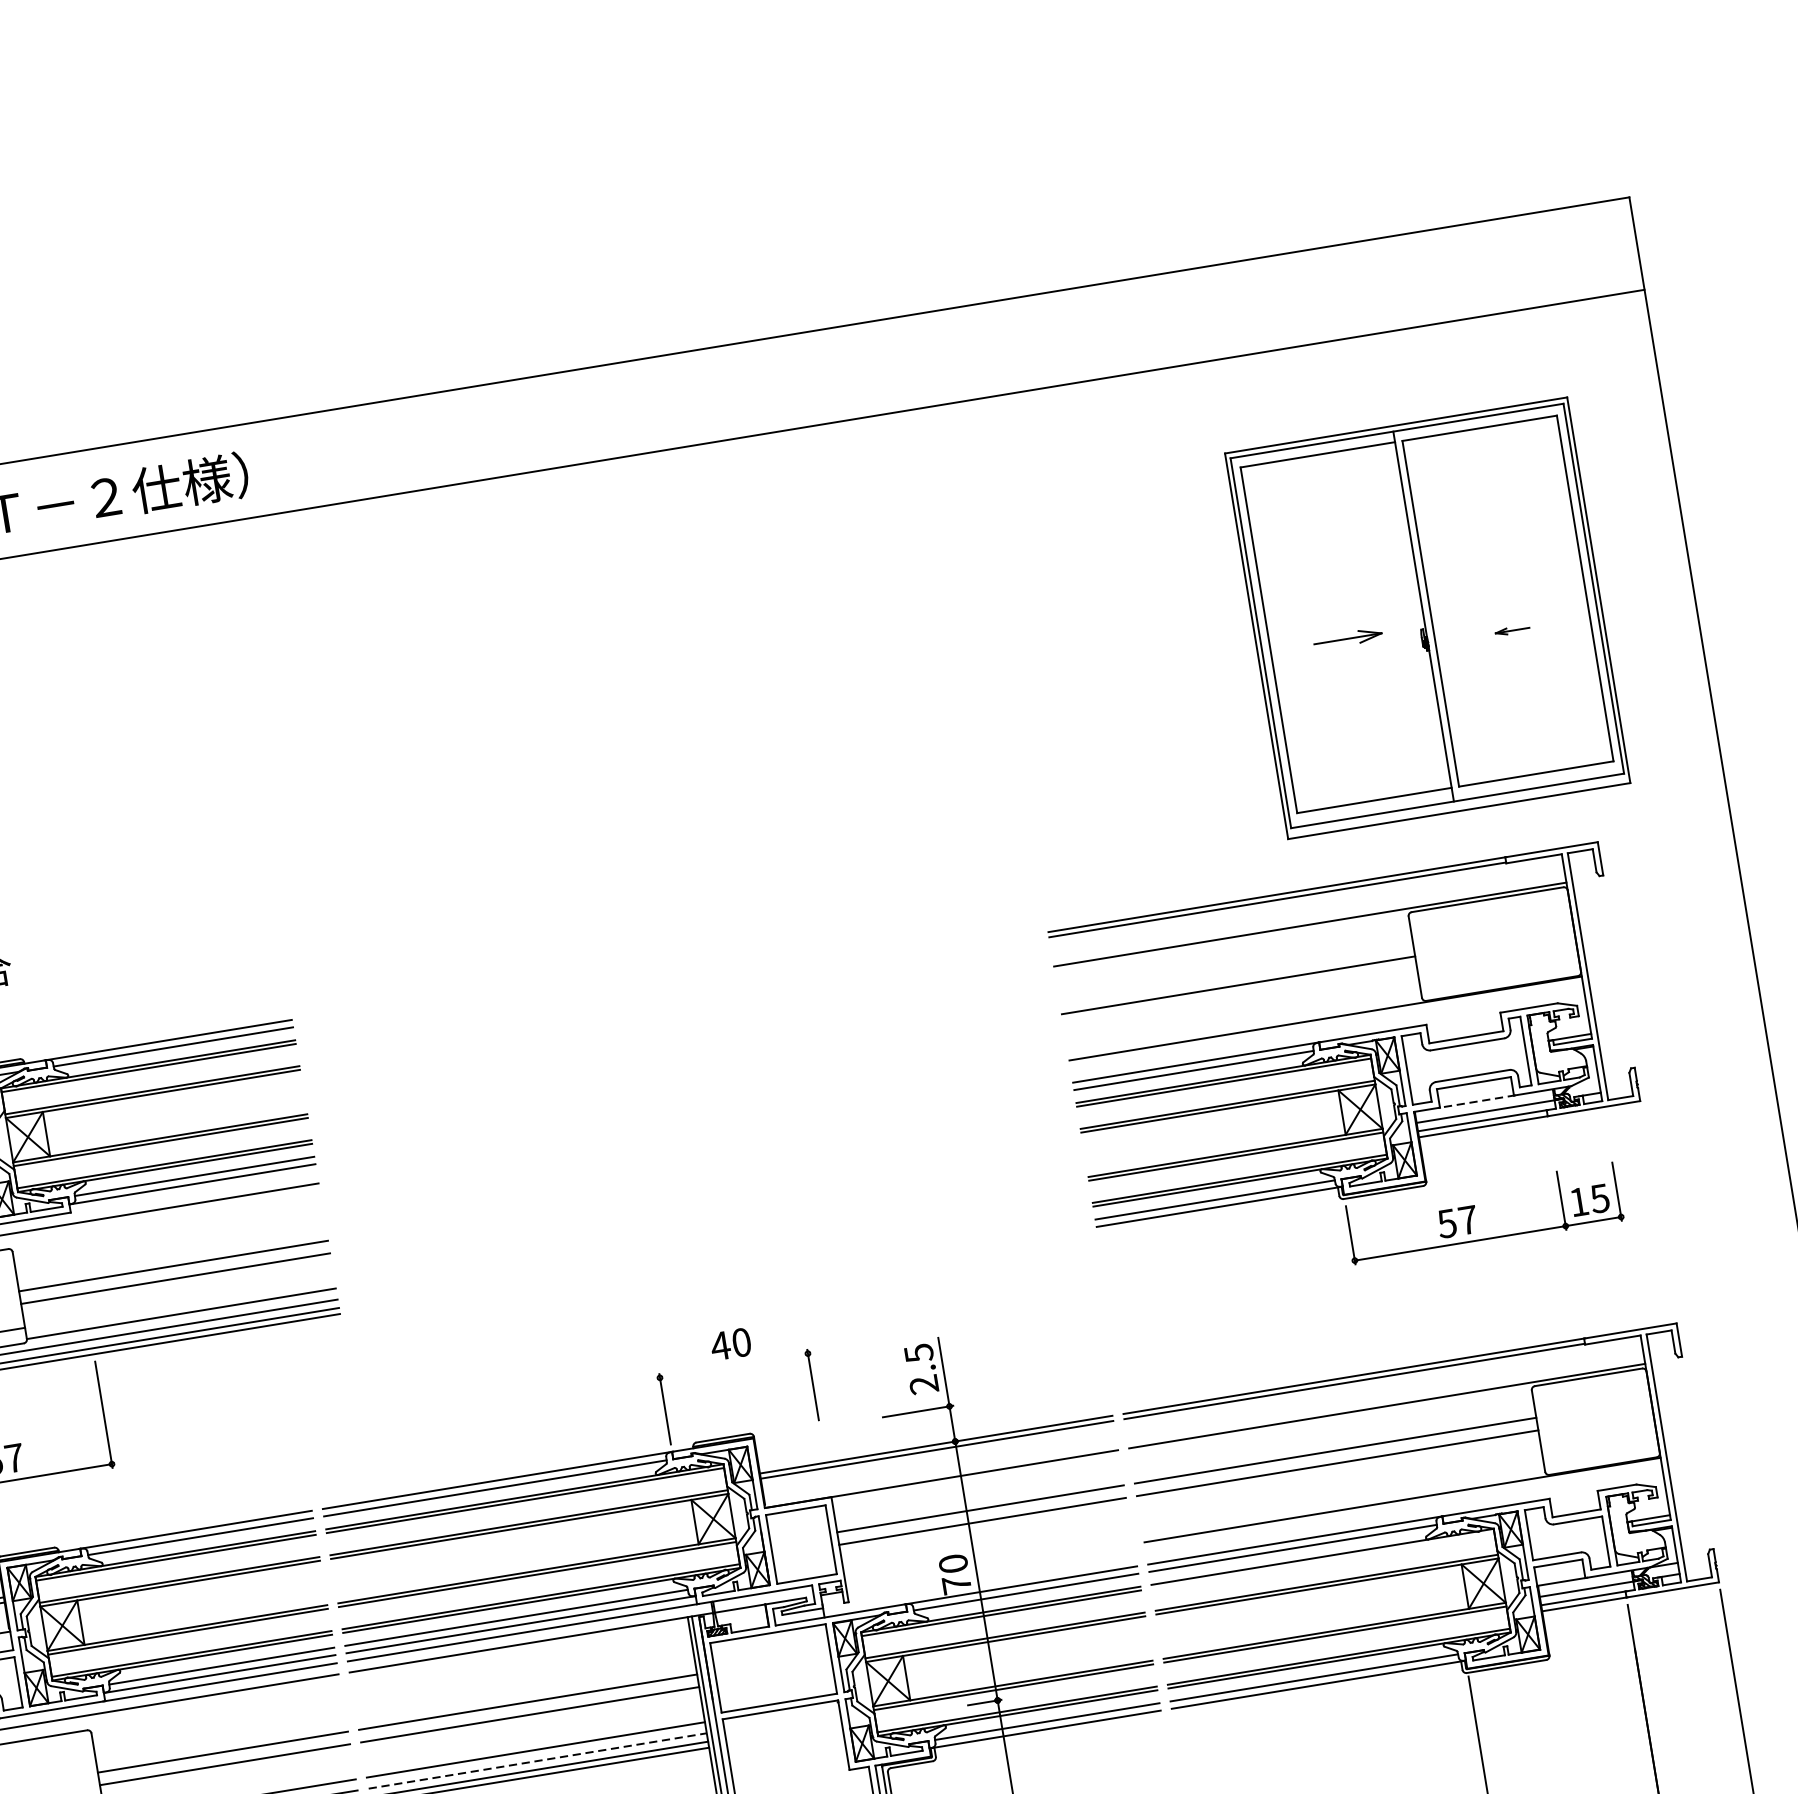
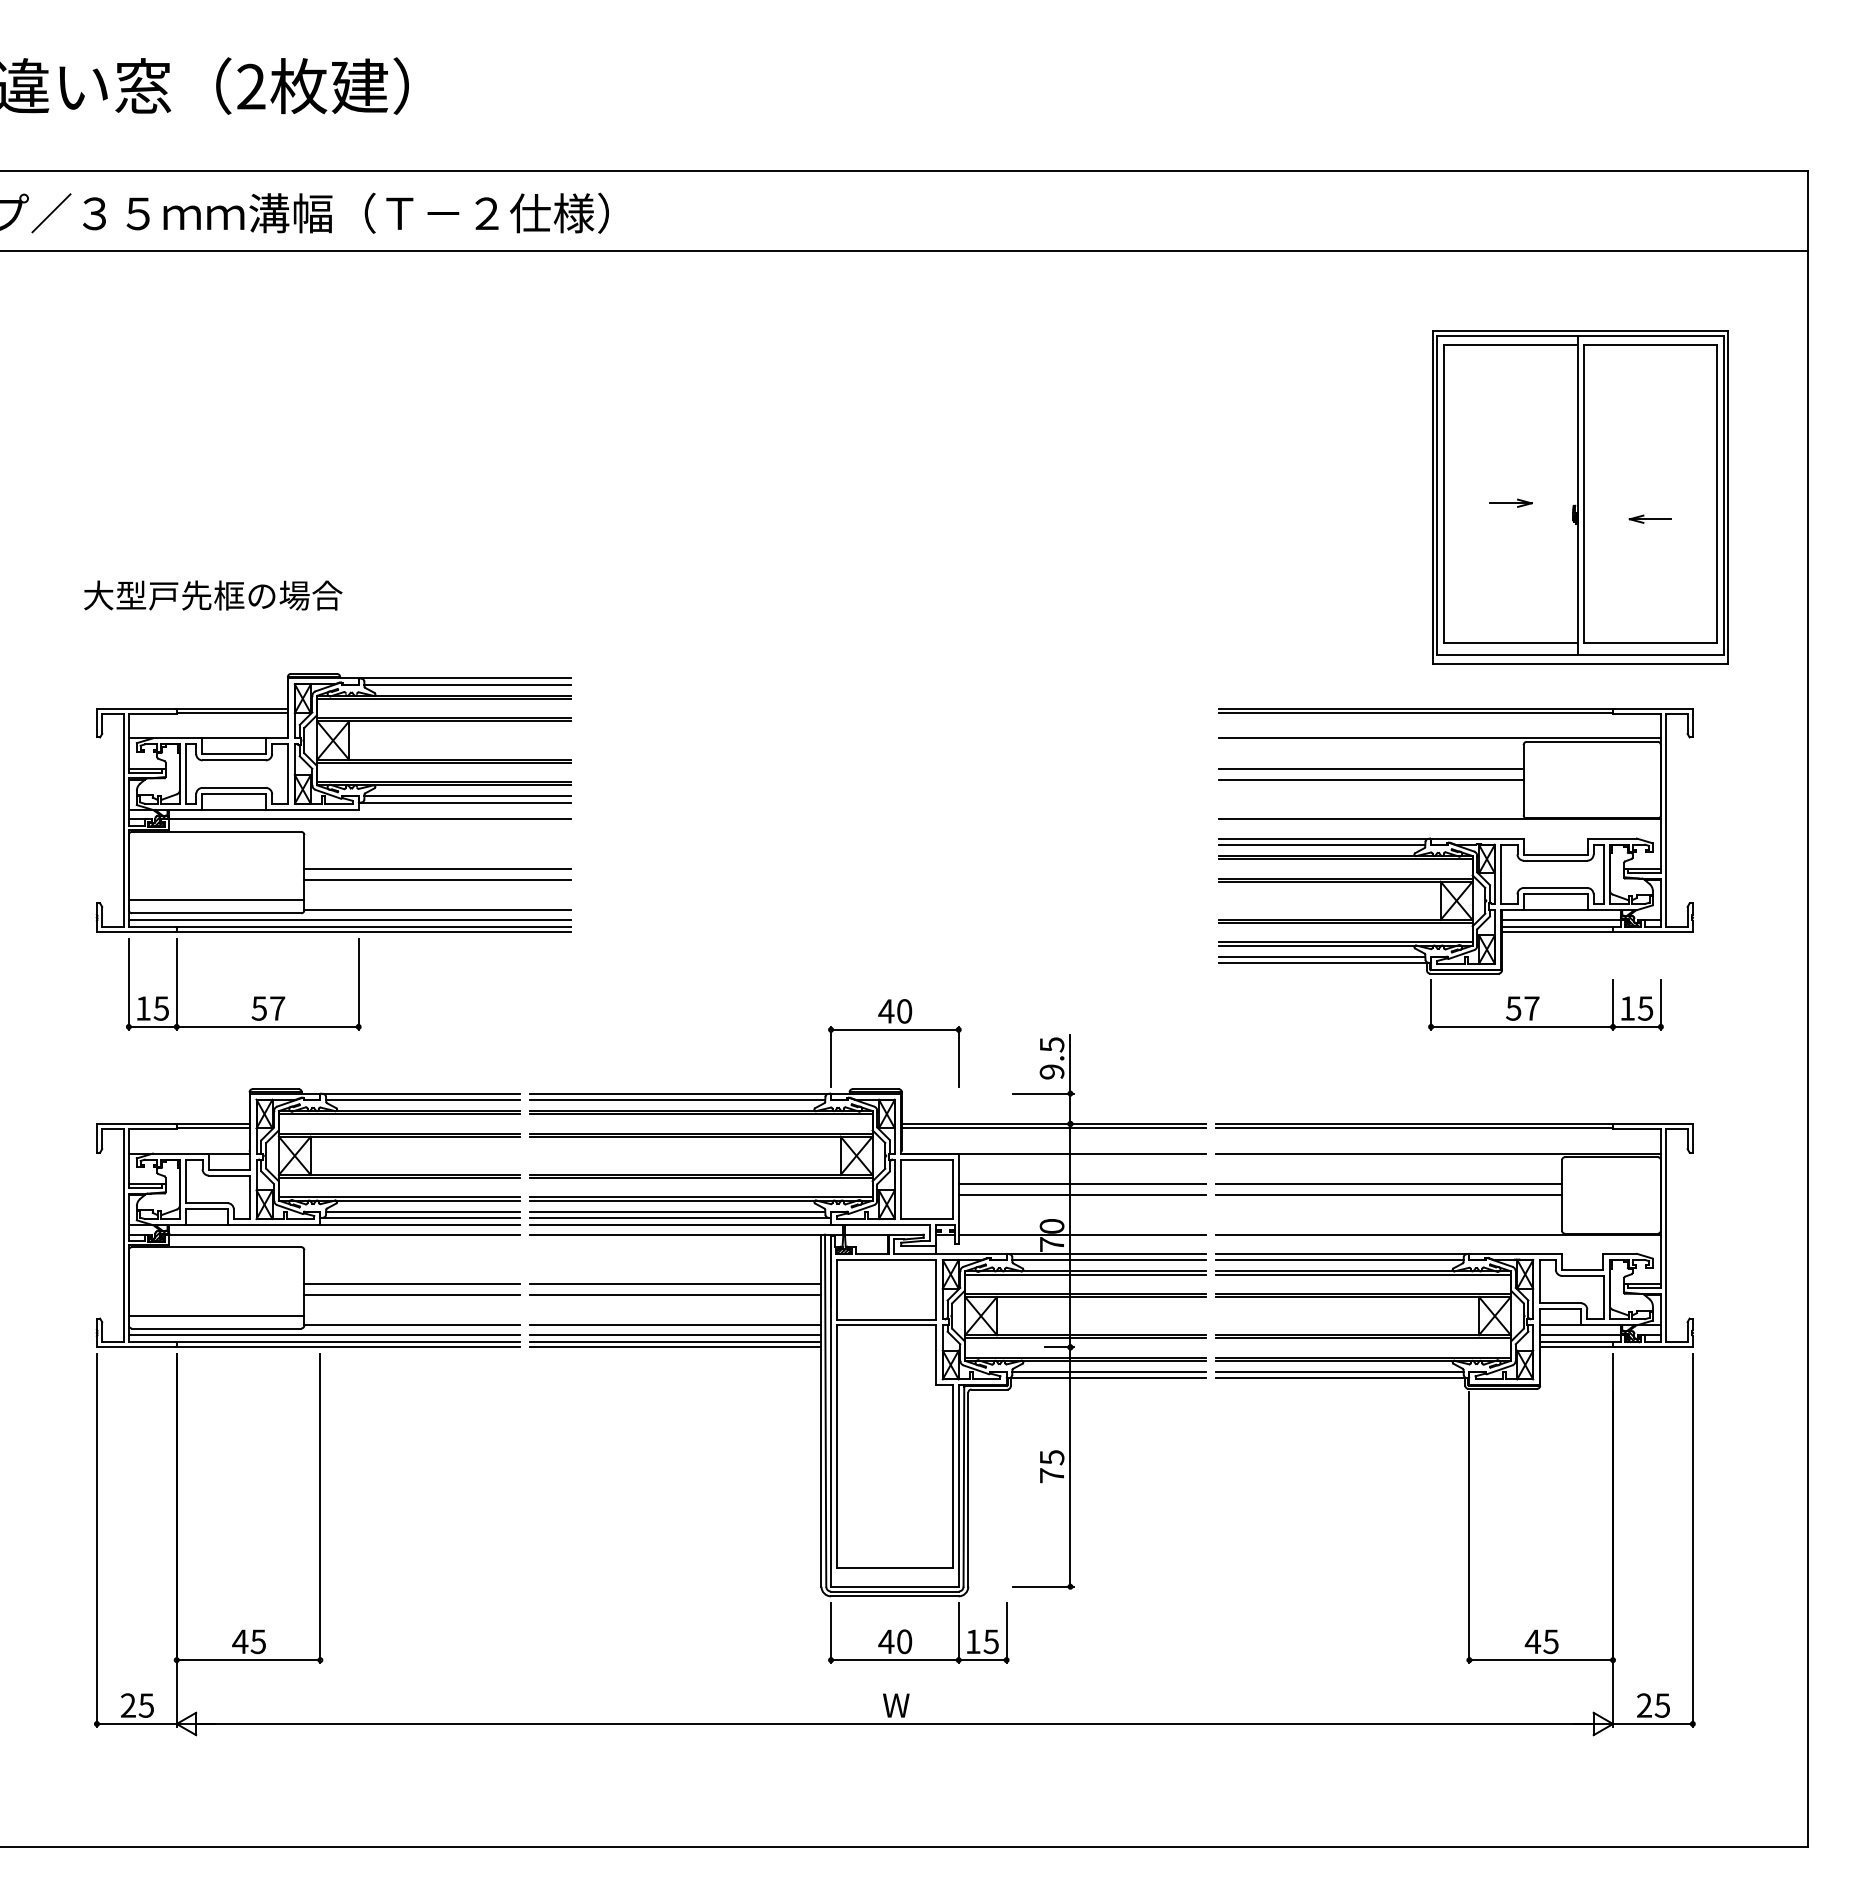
part: (1511, 629) -> (1649, 518), size x1.43
part: (1347, 637) -> (1510, 502), size x0.71
line: (1235, 972) -> (1370, 768), added
line: (1476, 1102) -> (1555, 910), dashed -> solid
line: (733, 1365) -> (894, 1029), added
text: (924, 1384) -> (1052, 1071), 2.5 -> 9.5
line: (1322, 1560) -> (1362, 1274), added
line: (990, 1567) -> (1082, 1234), added
line: (537, 1760) -> (675, 1334), dashed -> solid

